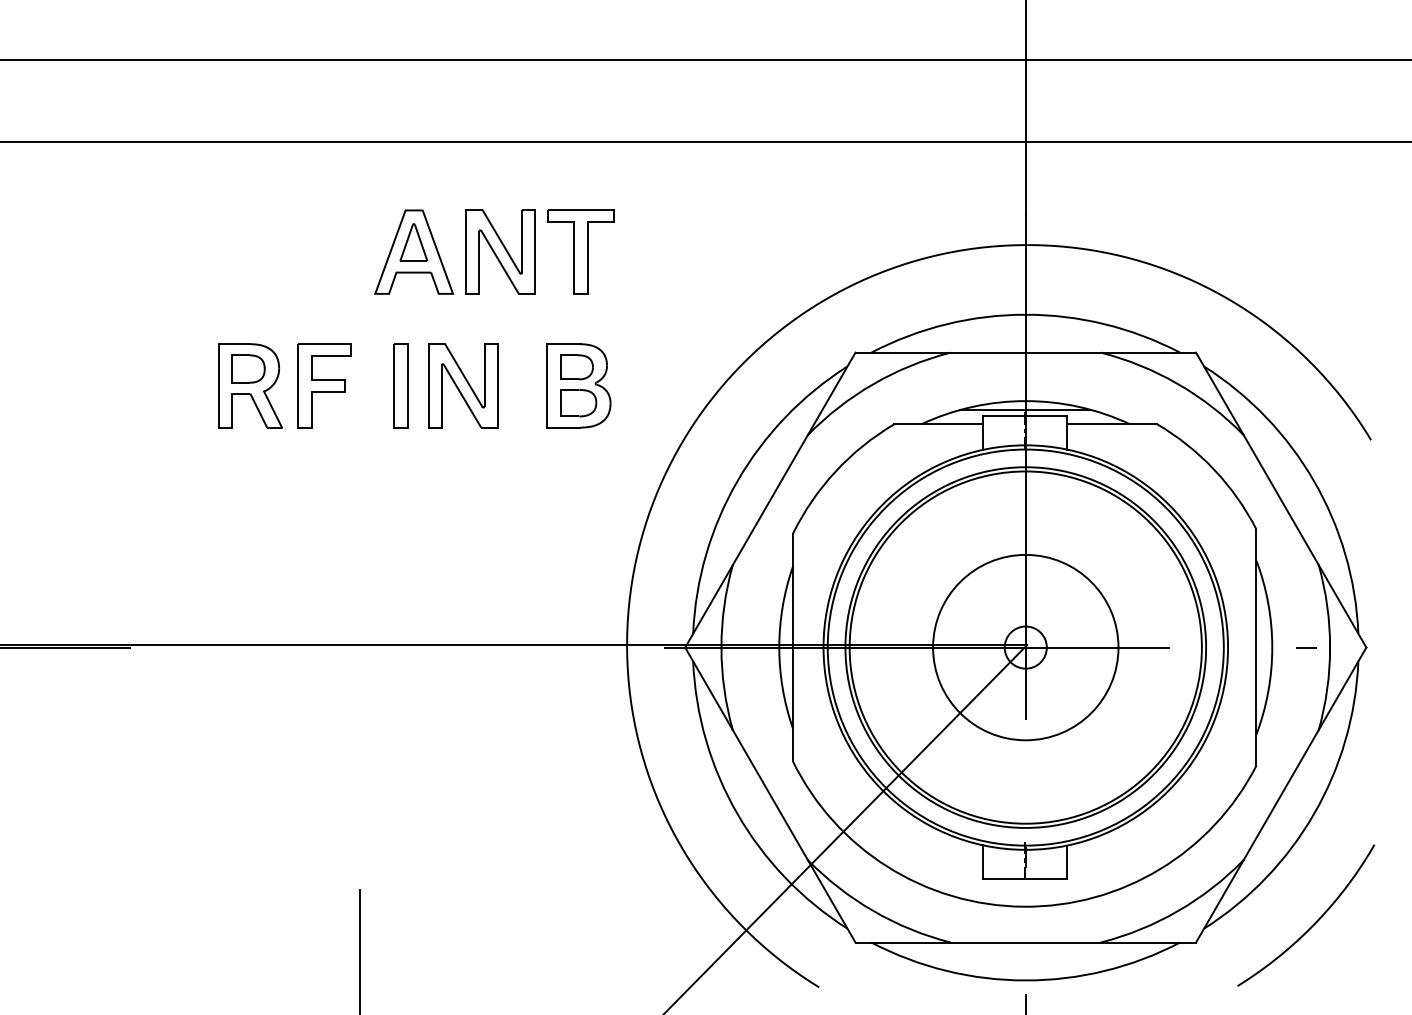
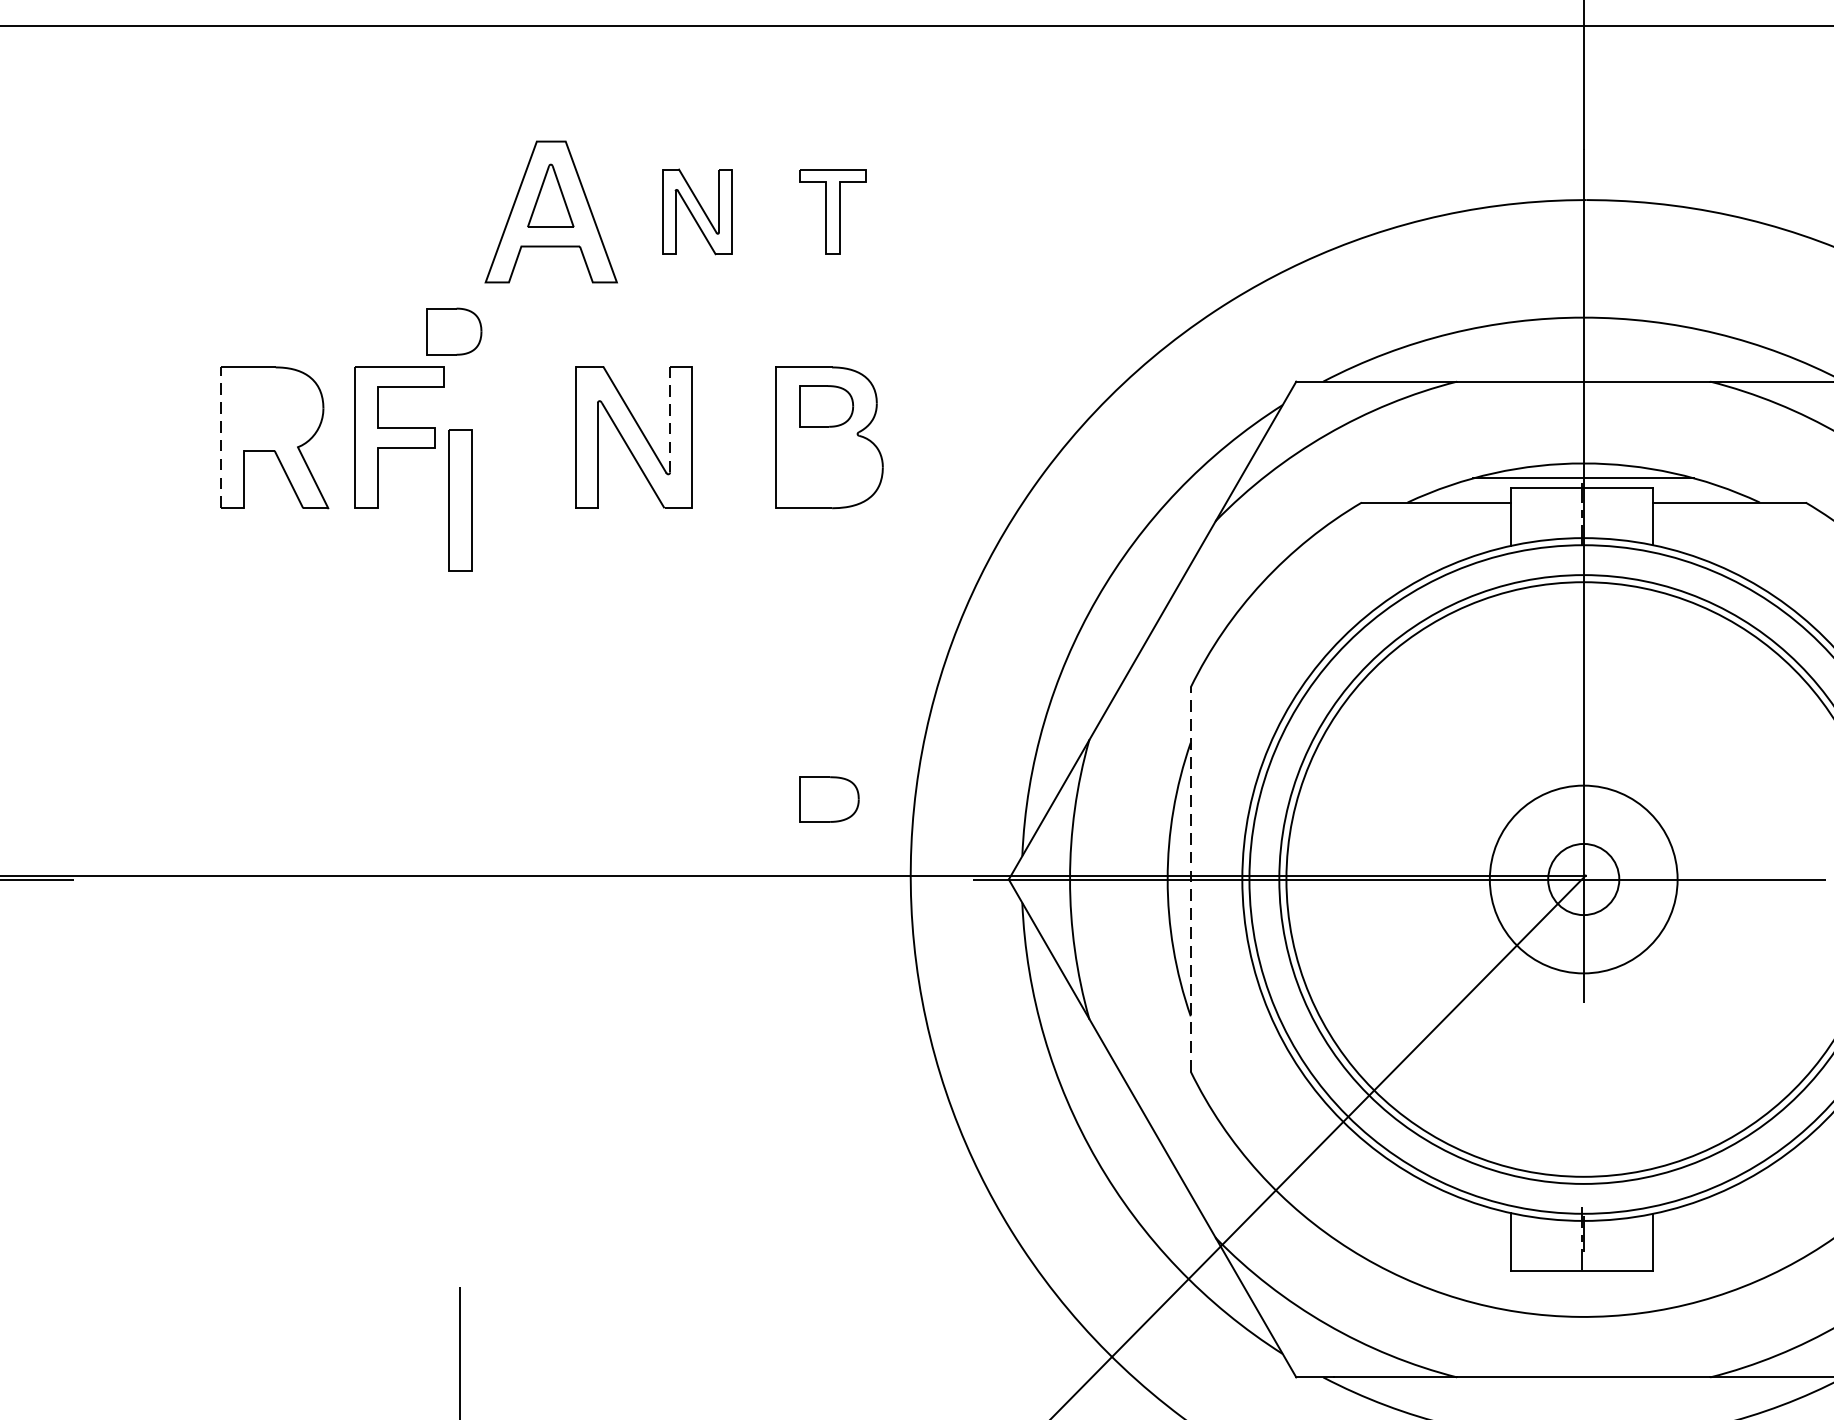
part: (500, 251) -> (697, 210), size x0.6
part: (580, 251) -> (832, 210), size x0.6
part: (248, 368) -> (453, 330), moved
line: (484, 374) -> (670, 418), solid -> dashed
line: (218, 385) -> (221, 437), solid -> dashed
part: (400, 385) -> (459, 499), moved
part: (578, 403) -> (828, 800), moved
line: (792, 647) -> (1189, 879), solid -> dashed
circle: (1025, 647) -> (1583, 879), size x0.6

